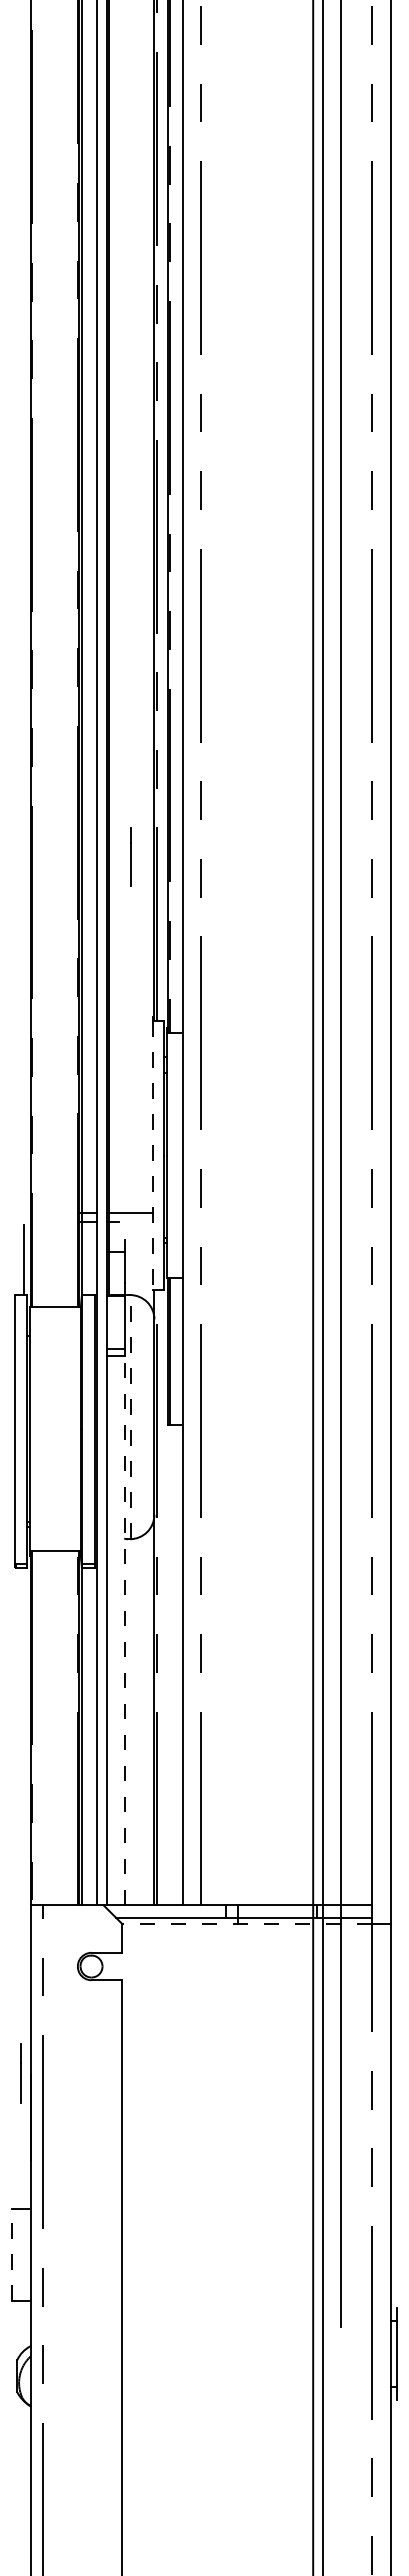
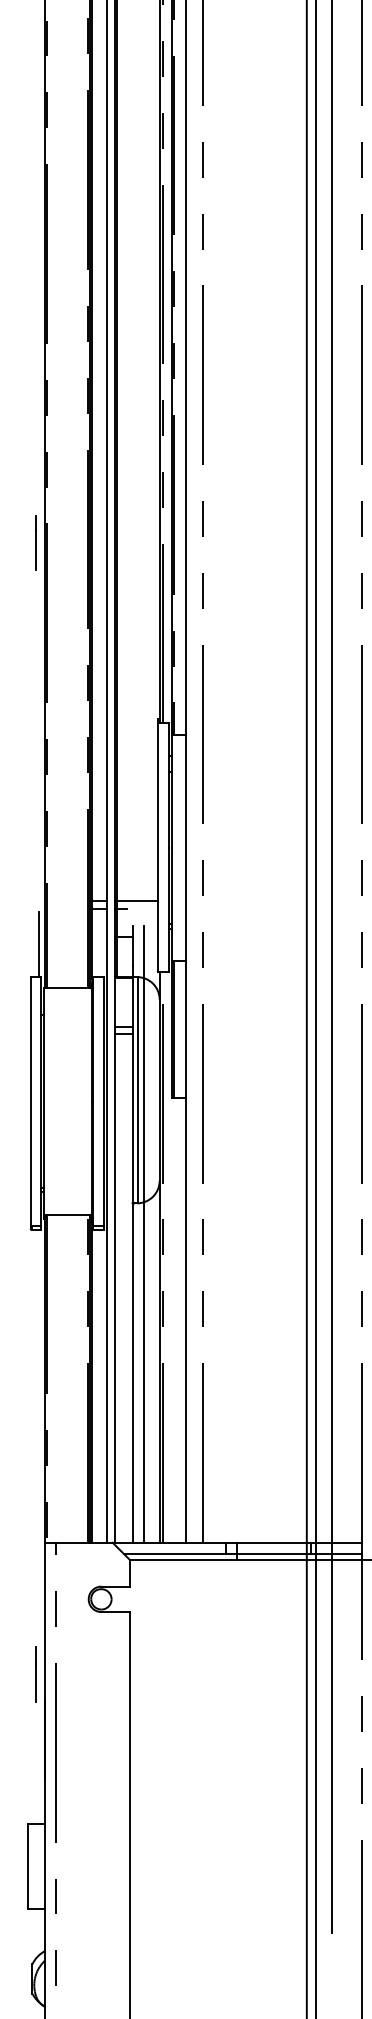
line: (130, 856) -> (35, 542), moved
line: (152, 1156) -> (157, 848), dashed -> solid
line: (131, 1417) -> (138, 1090), dashed -> solid
line: (137, 1572) -> (144, 1234), added
line: (125, 1630) -> (132, 1287), dashed -> solid
line: (246, 1923) -> (245, 1559), dashed -> solid
line: (20, 2073) -> (35, 1674), moved
line: (12, 2254) -> (28, 1866), dashed -> solid

